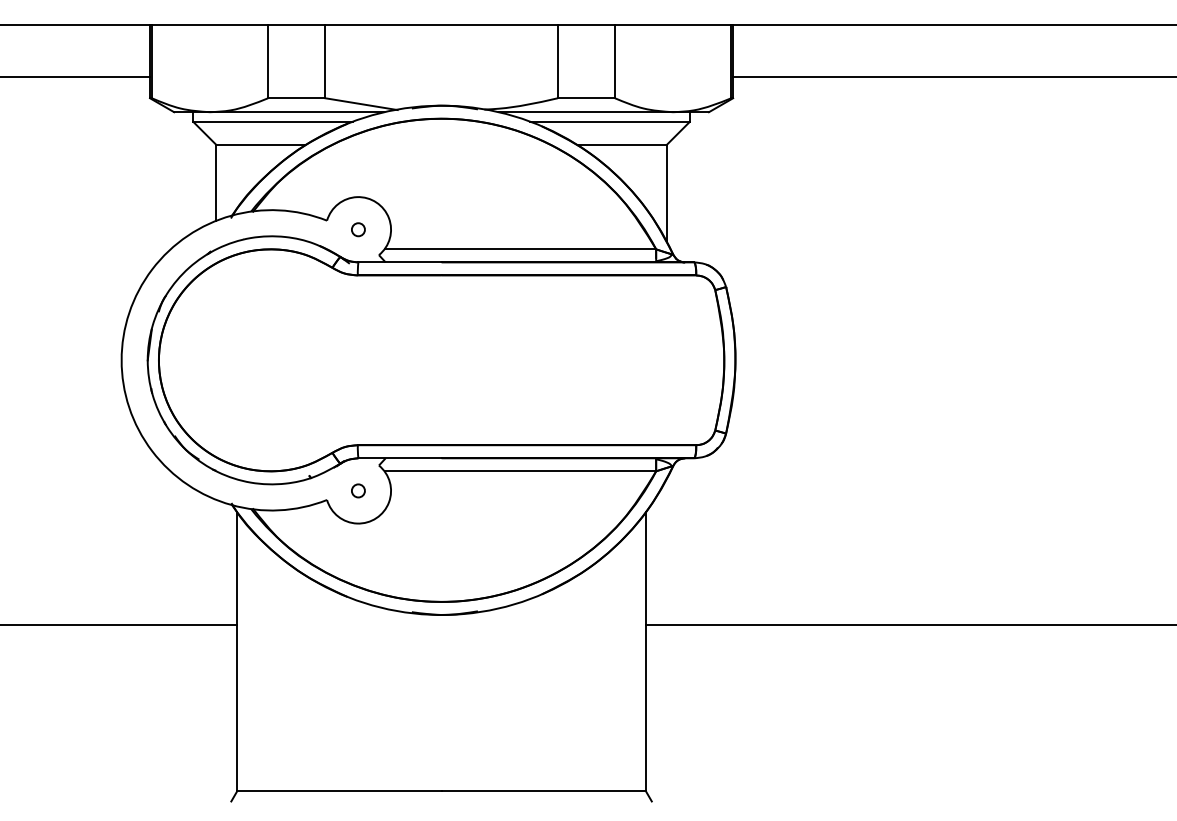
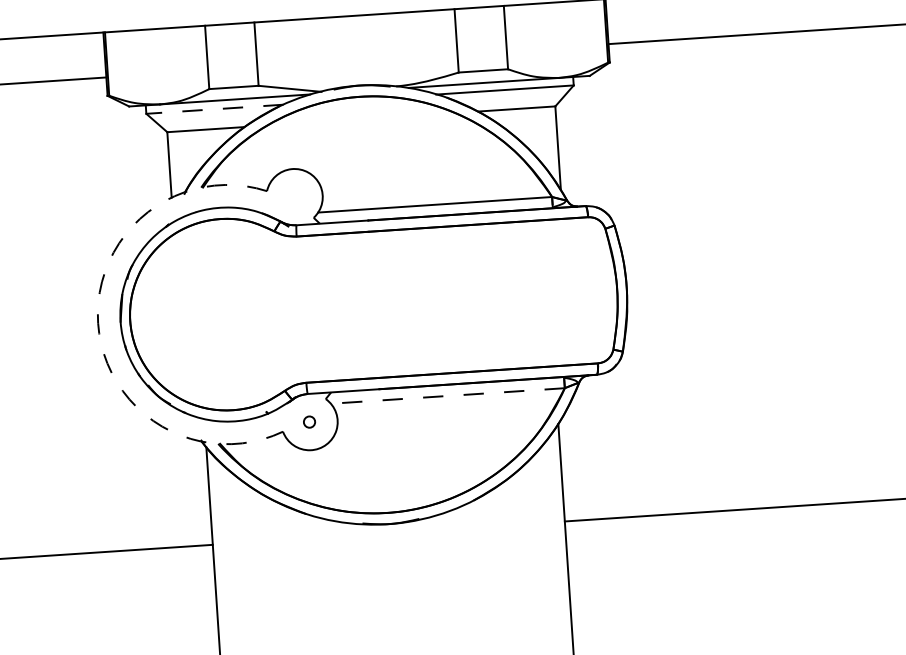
line: (273, 122) -> (215, 109), solid -> dashed
circle: (358, 229) -> (294, 196), removed
arc: (121, 360) -> (98, 323), solid -> dashed
line: (520, 471) -> (447, 396), solid -> dashed

